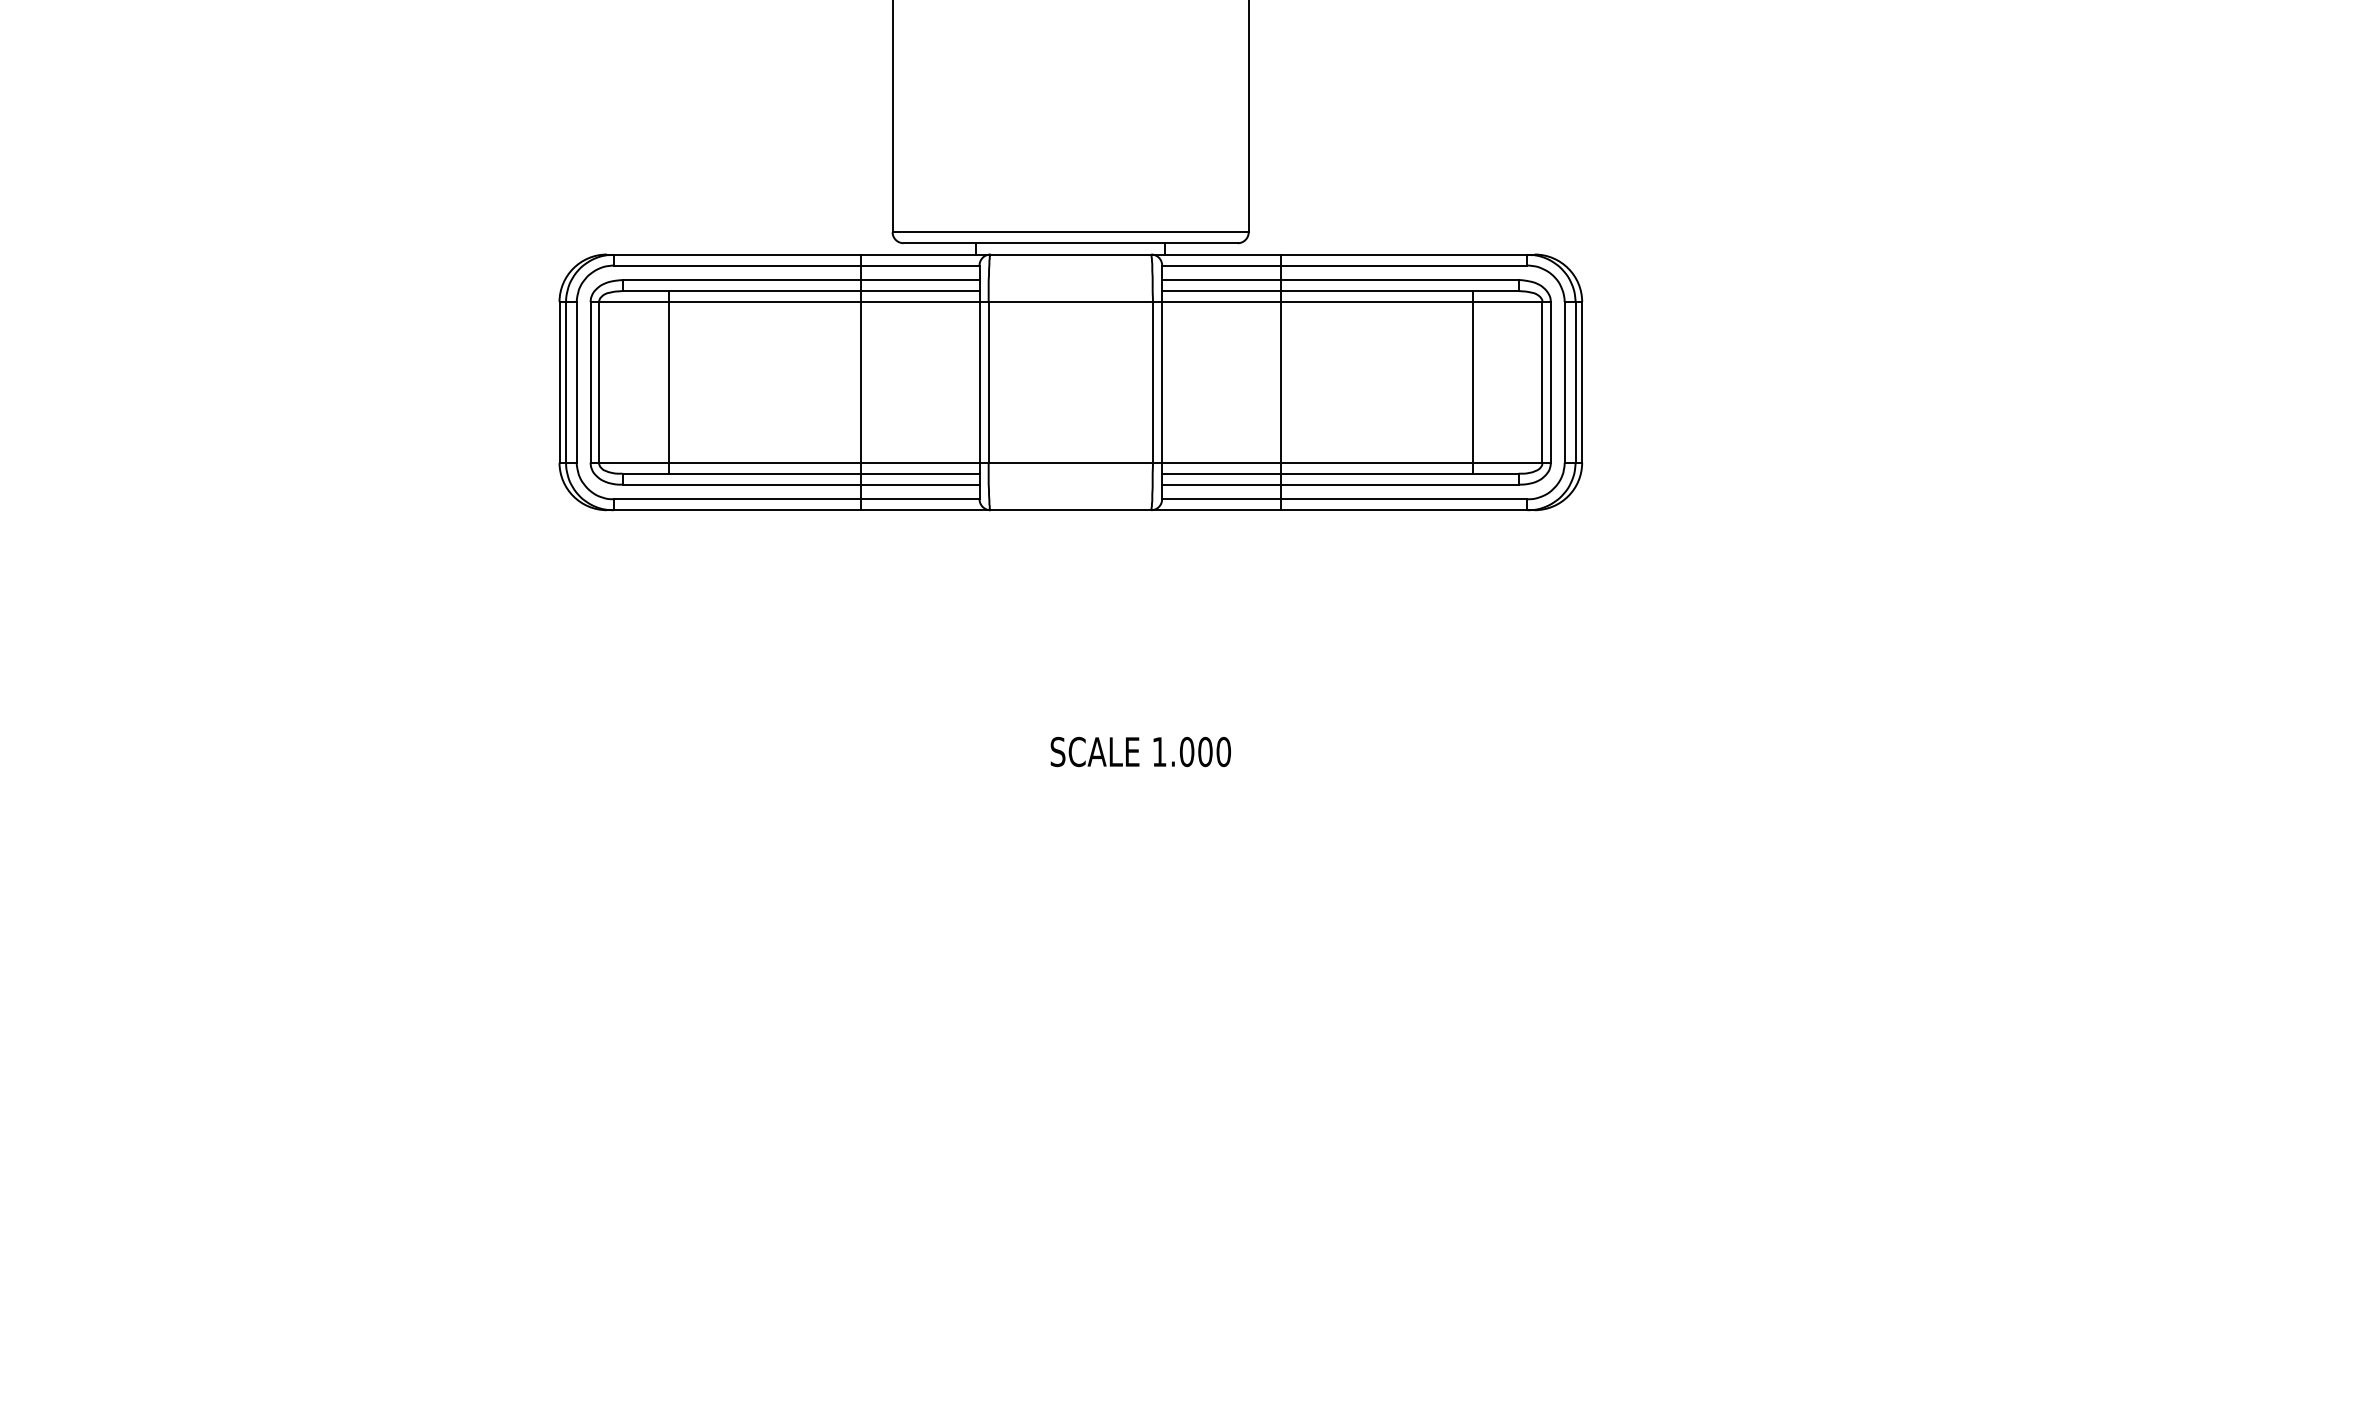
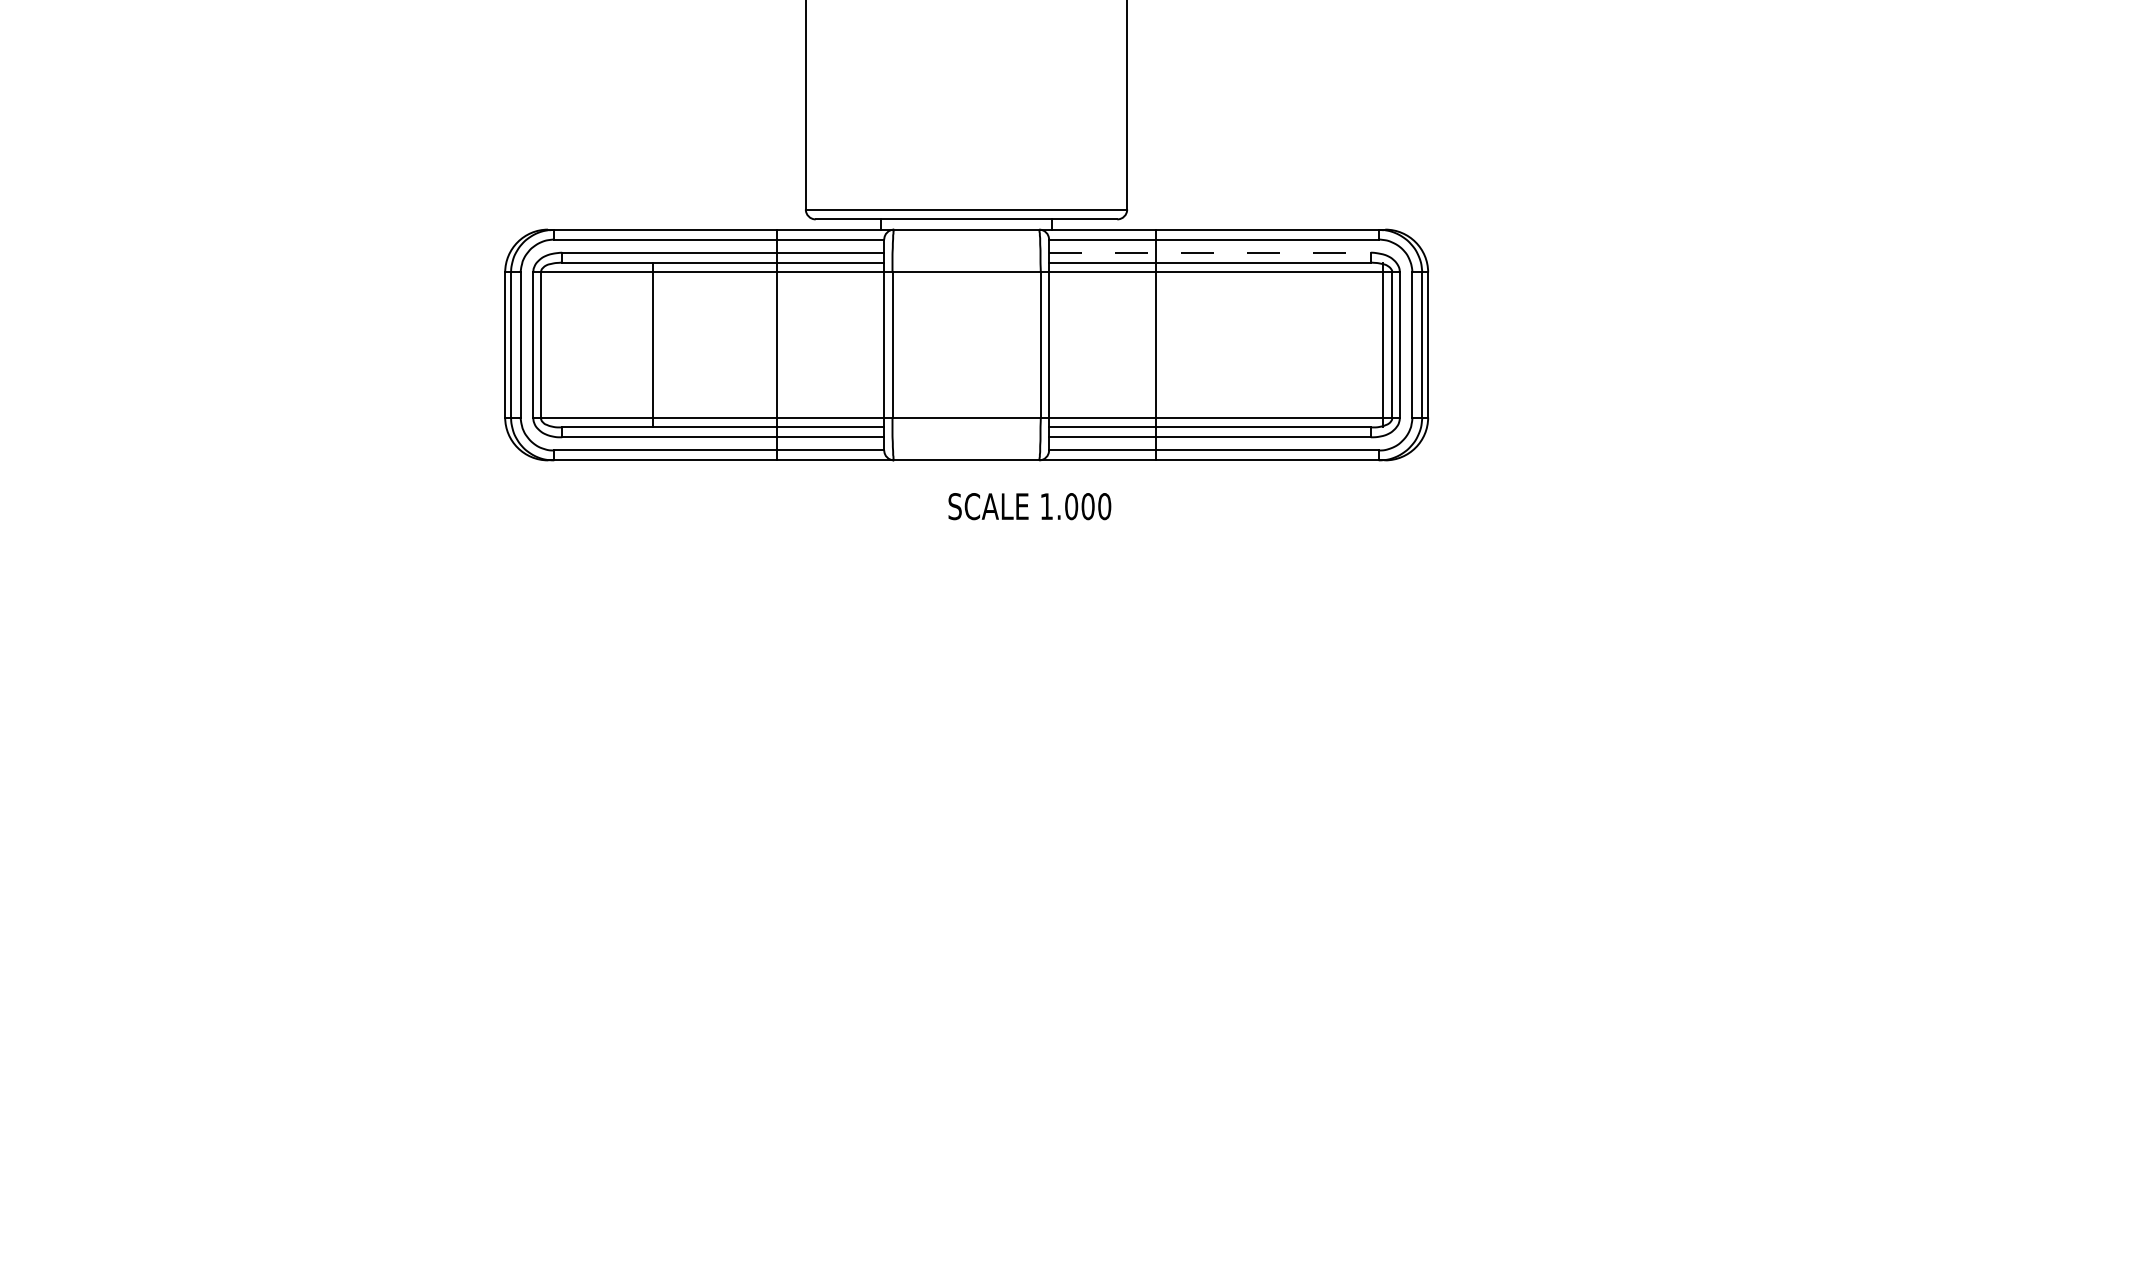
line: (1339, 279) -> (1209, 252), solid -> dashed
line: (669, 381) -> (653, 344), moved
line: (1472, 381) -> (1383, 344), moved
text: (1140, 751) -> (1029, 506), moved

